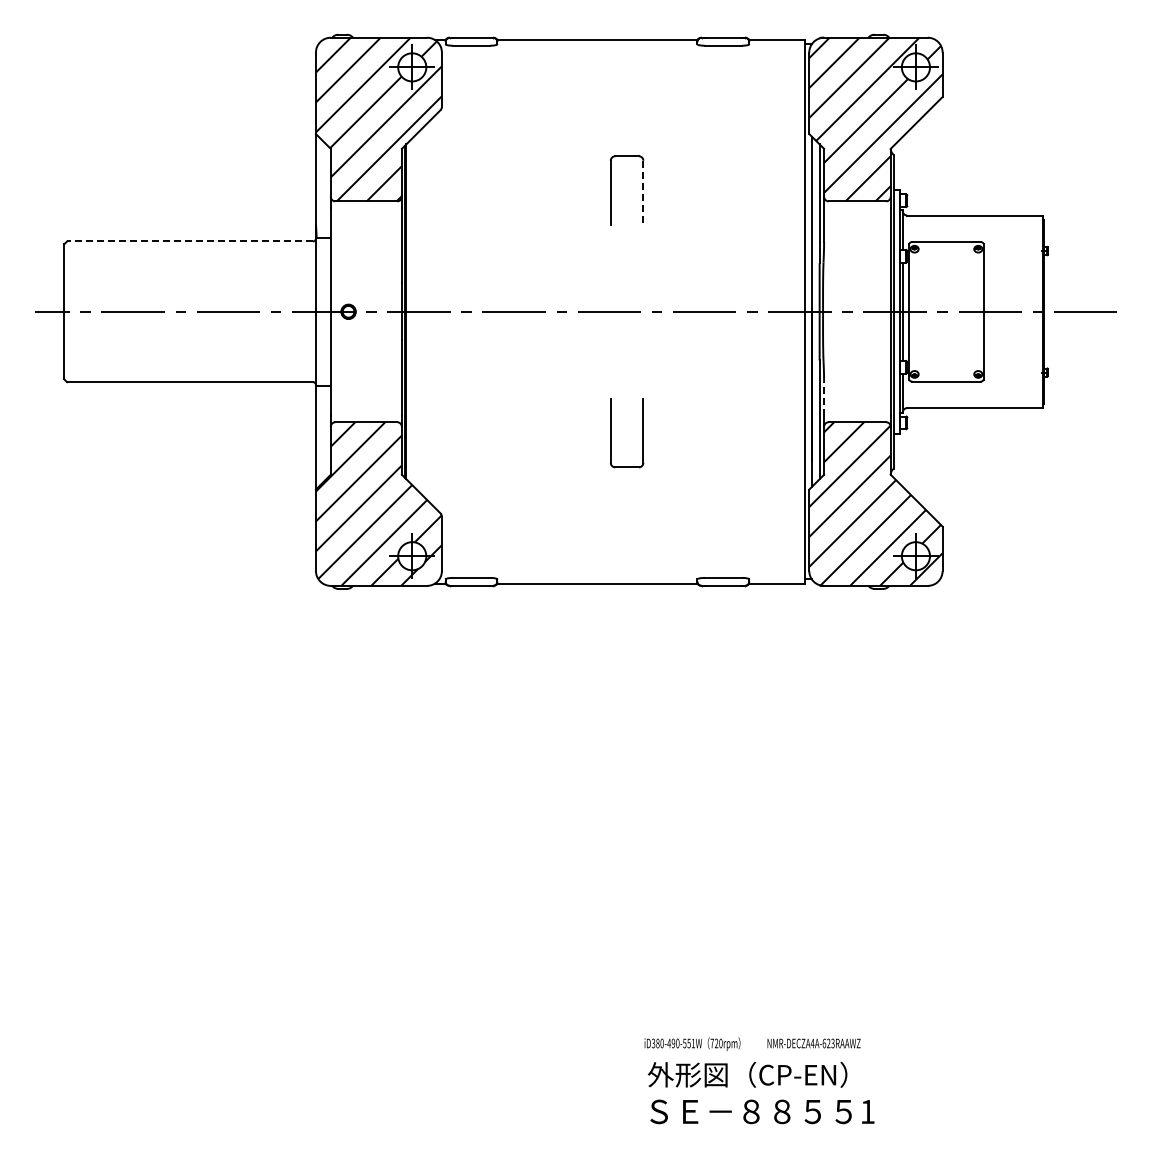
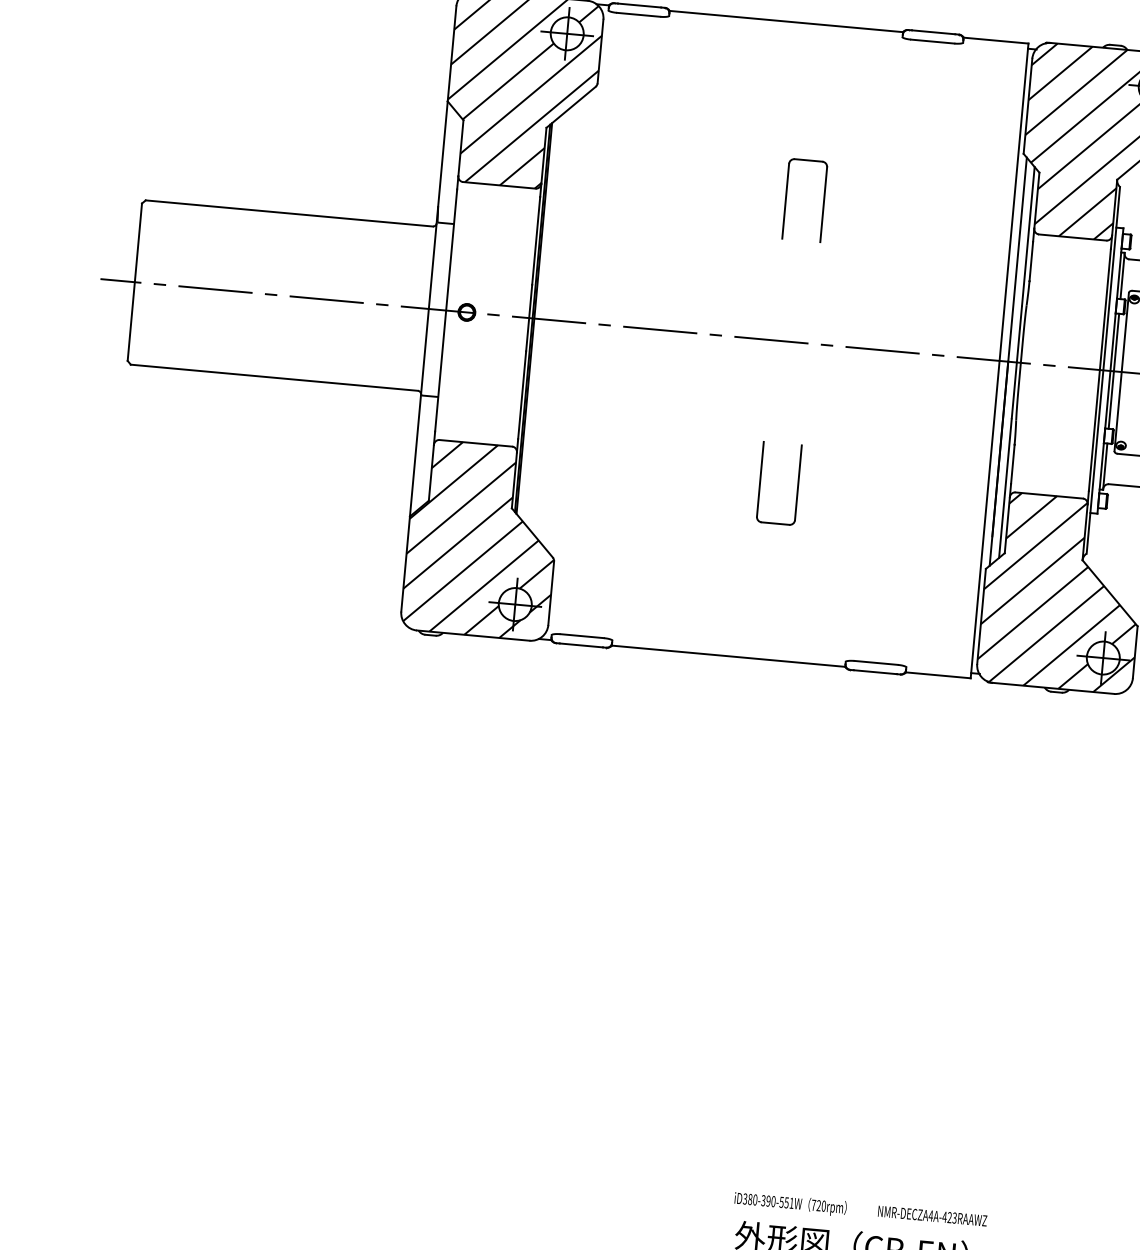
line: (643, 193) -> (823, 205), dashed -> solid
line: (190, 241) -> (289, 213), dashed -> solid
line: (824, 398) -> (1013, 464), dashed -> solid
text: (668, 1043) -> (762, 1200), iD380-490-551W -> iD380-390-551W
text: (824, 1043) -> (944, 1217), NMR-DECZA4A-623RAAWZ -> NMR-DECZA4A-423RAAWZ

